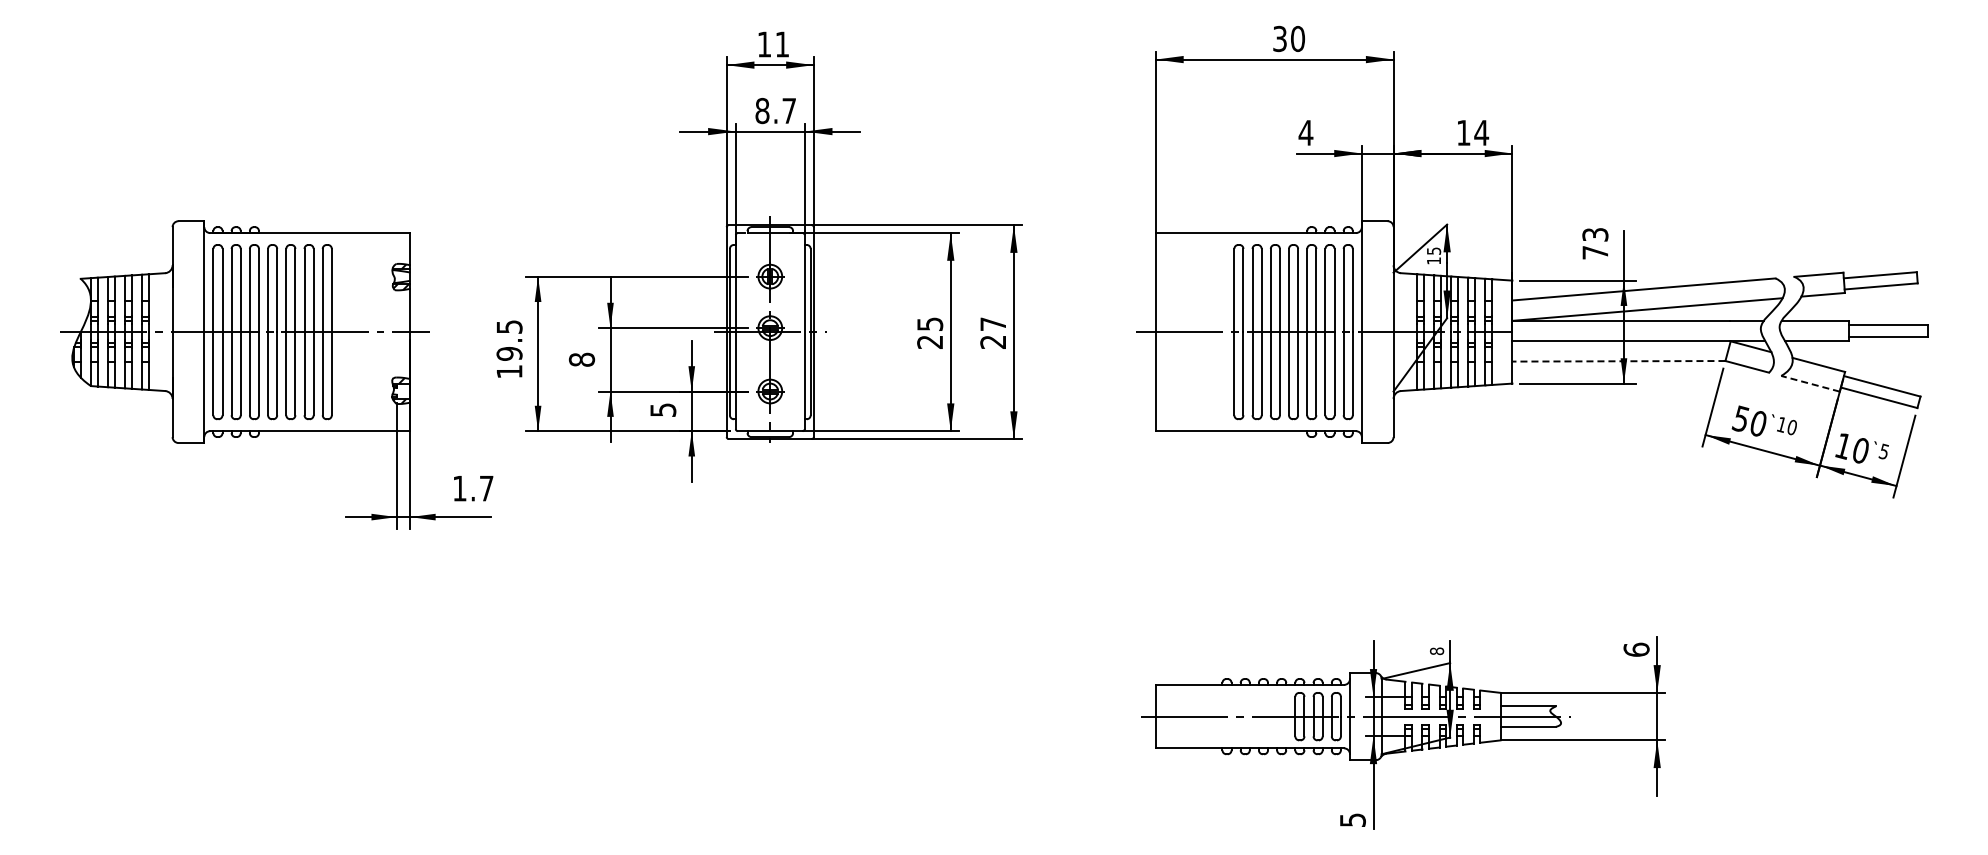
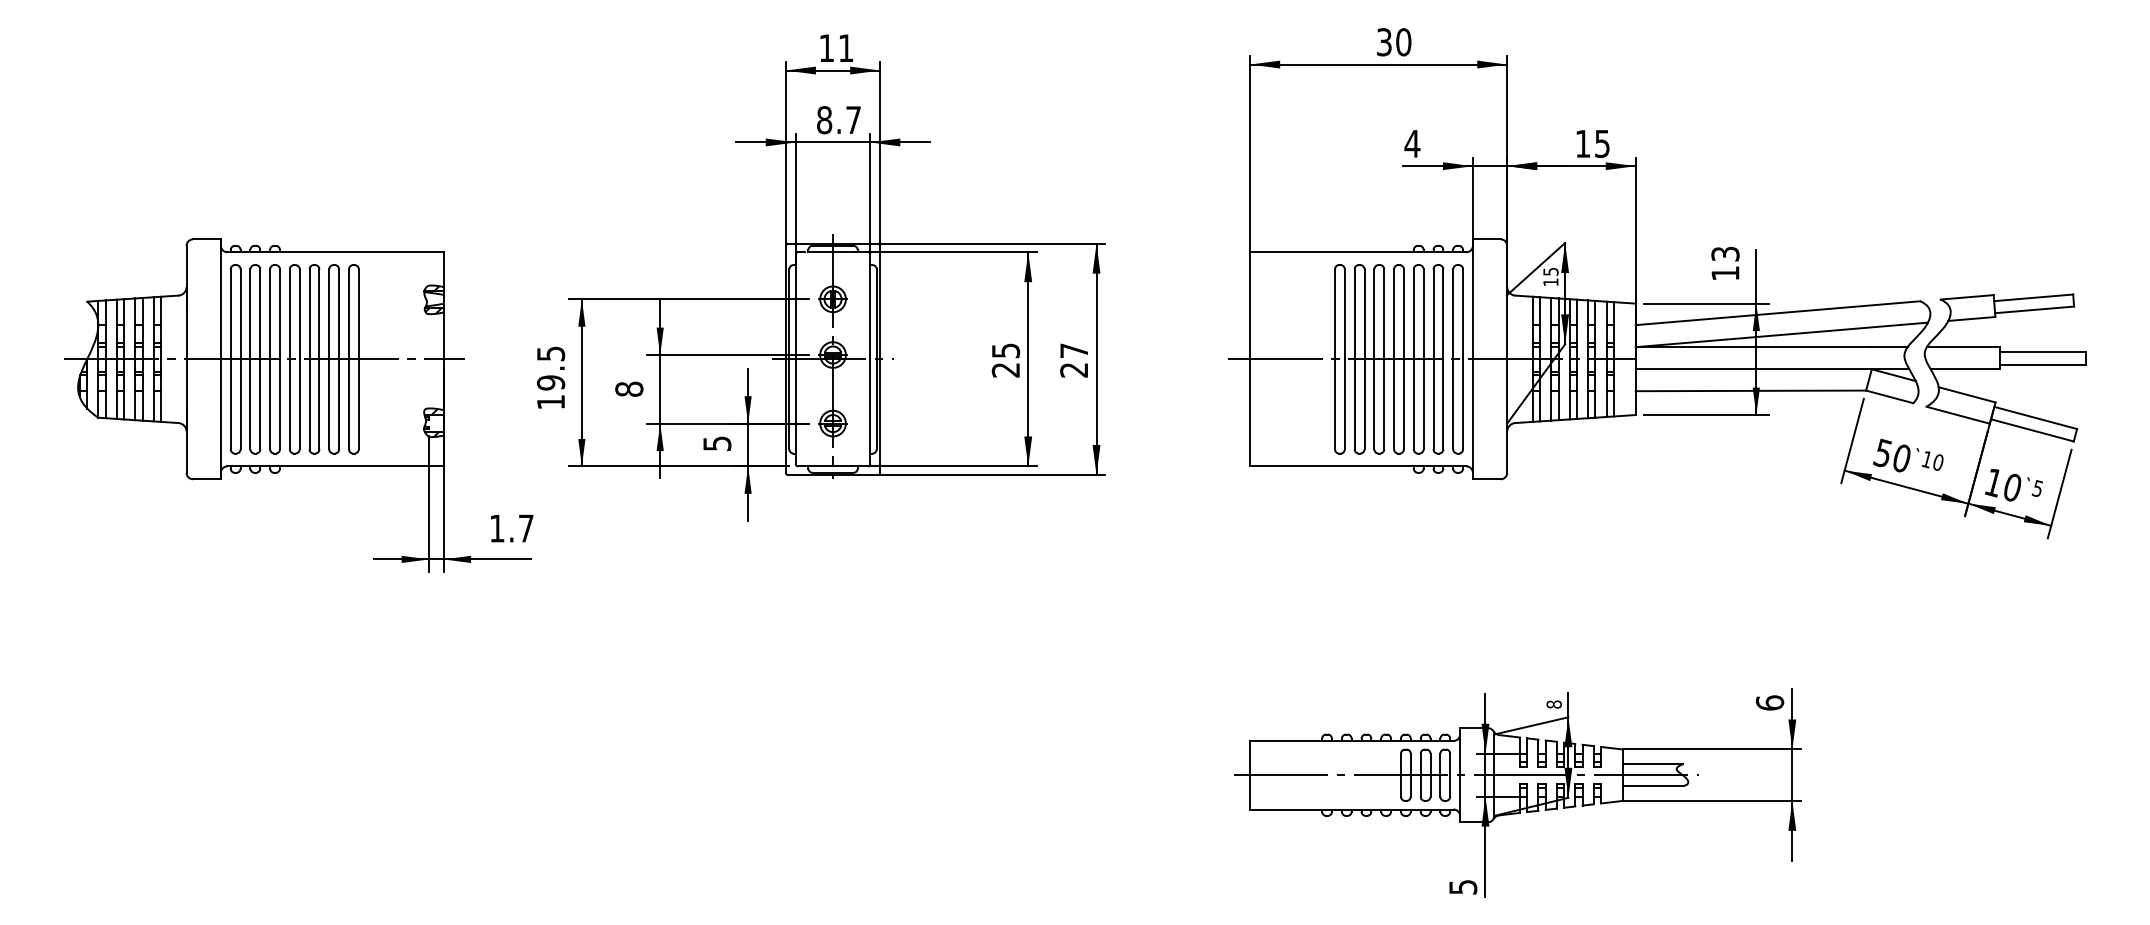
text: (1481, 132) -> (1602, 143), 14 -> 15
text: (1595, 252) -> (1725, 273), 73 -> 13
line: (1618, 361) -> (1750, 391), dashed -> solid
line: (1810, 383) -> (1958, 414), dashed -> solid

